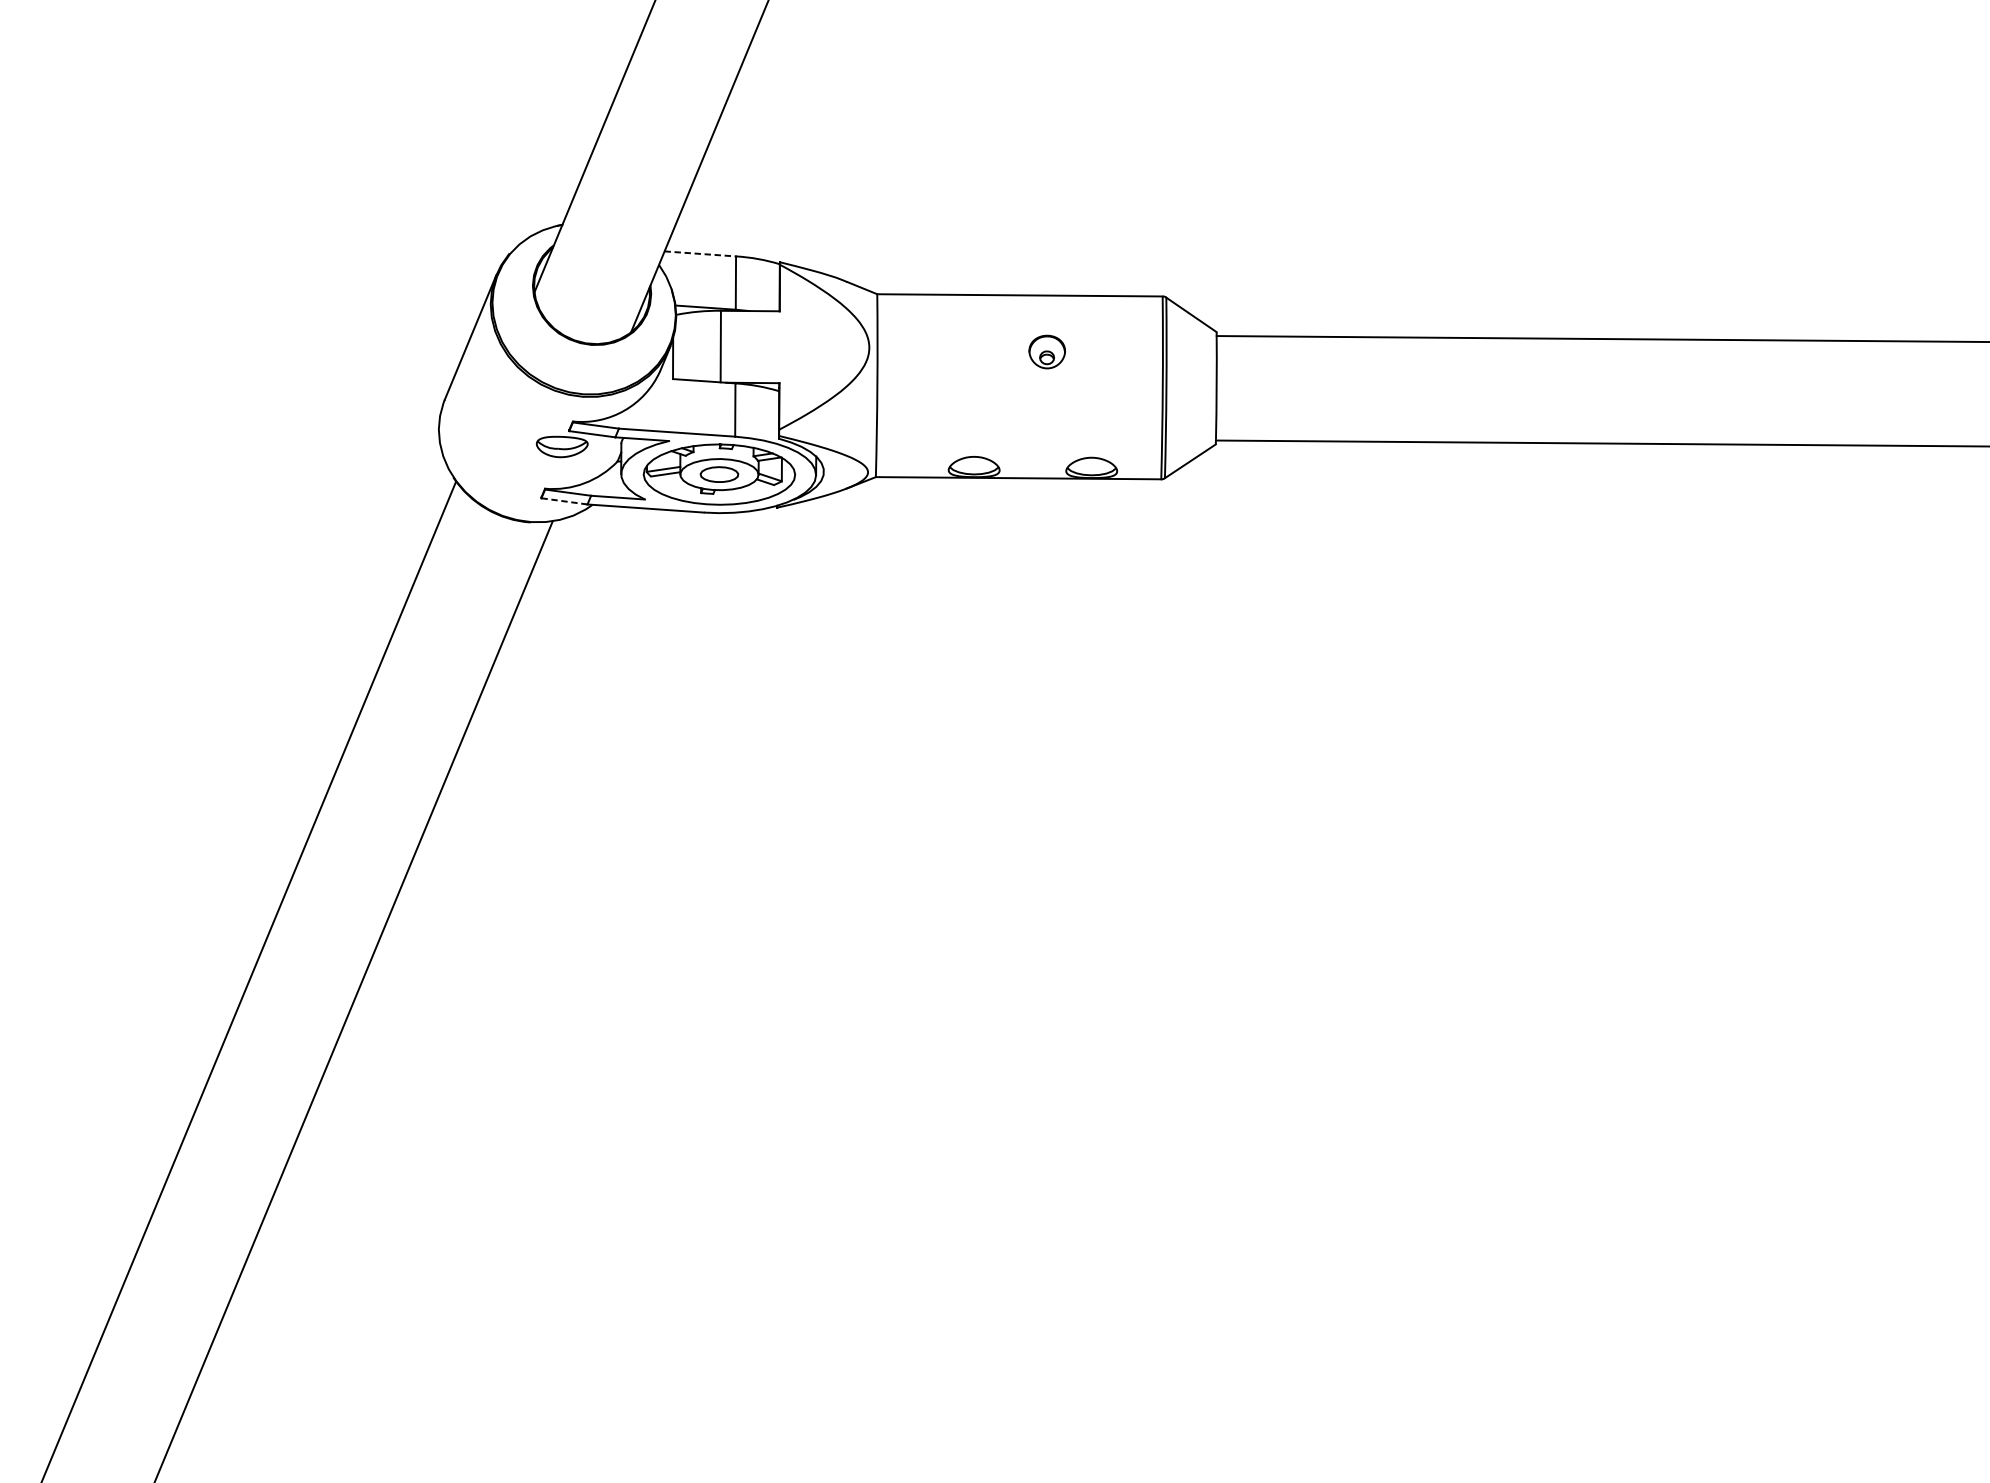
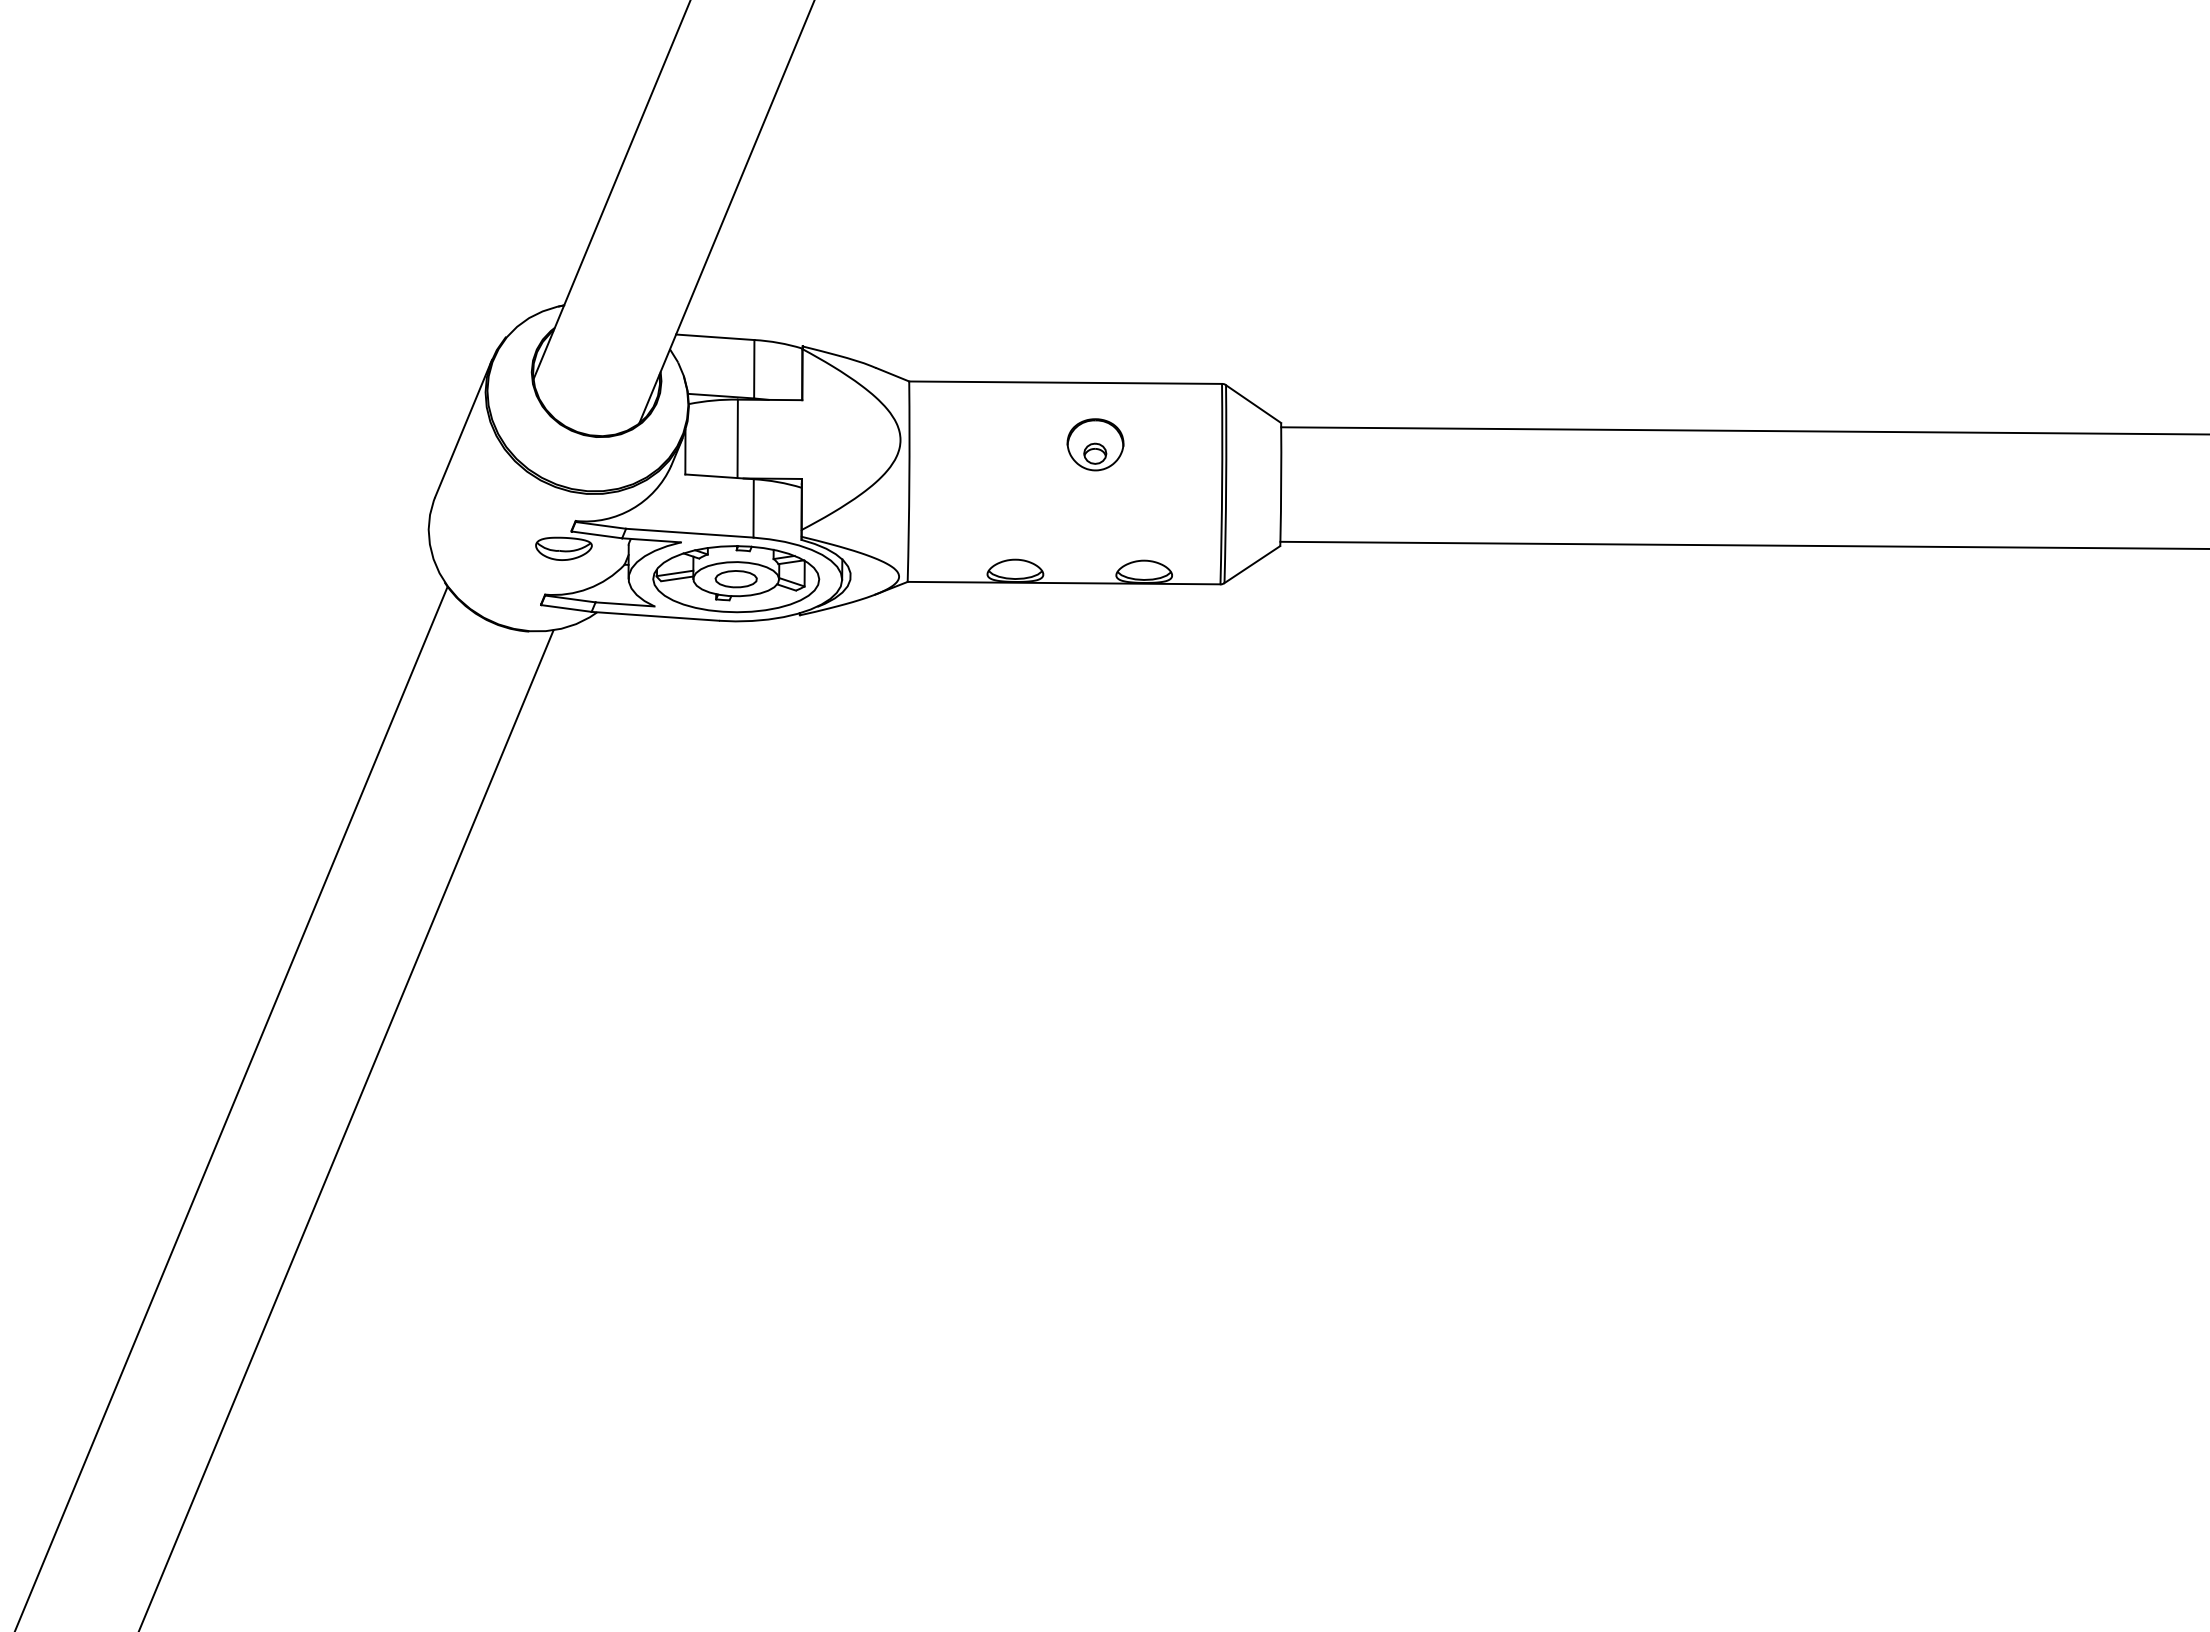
line: (700, 254) -> (715, 337), dashed -> solid
part: (1047, 351) -> (1095, 444), size x1.43
line: (563, 501) -> (565, 608), dashed -> solid

